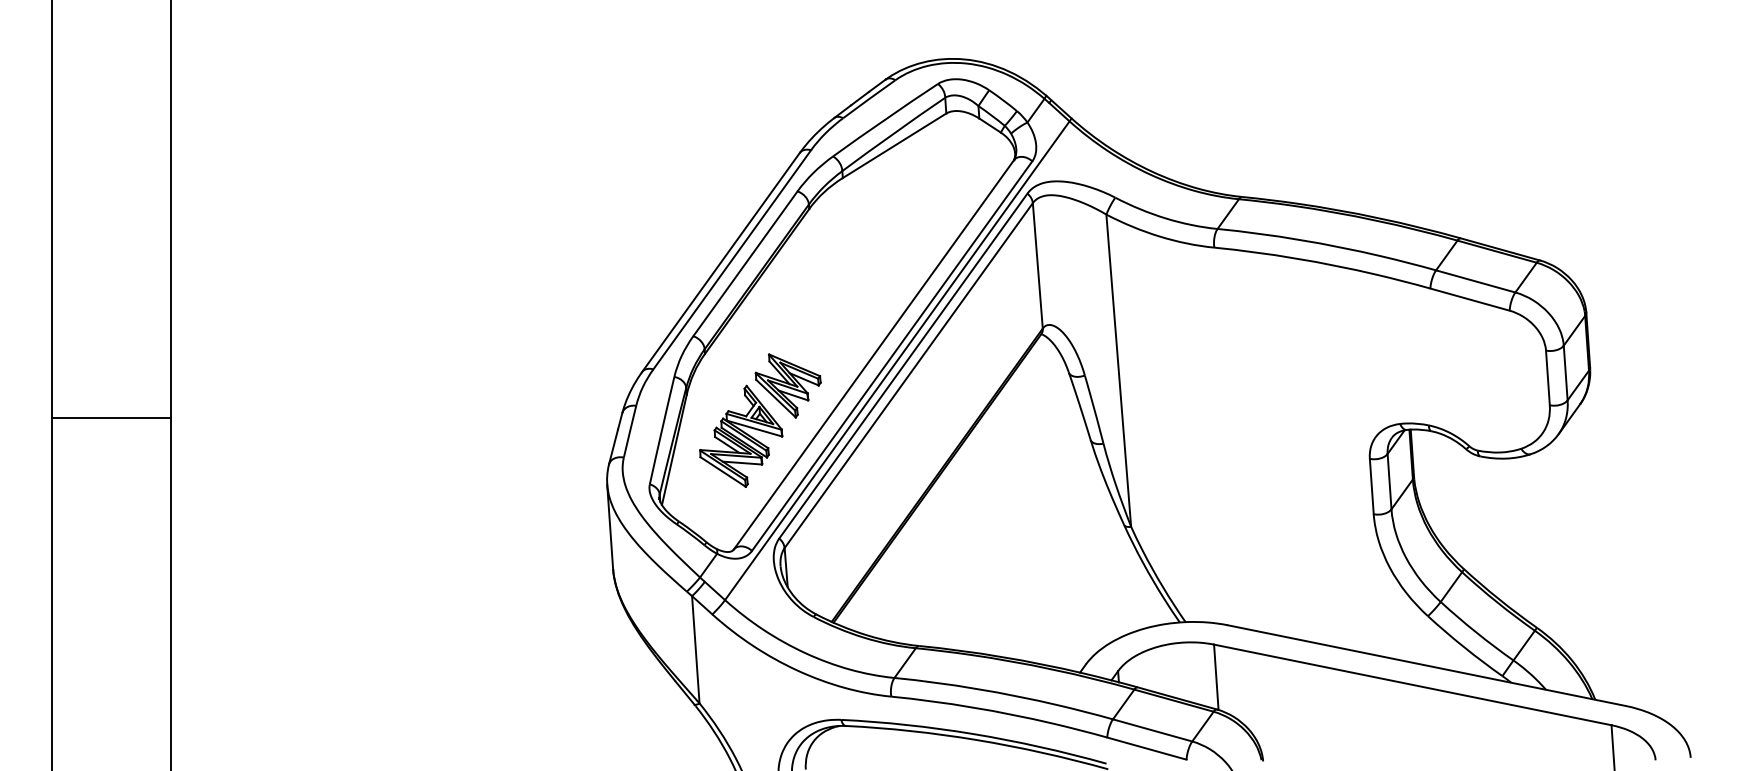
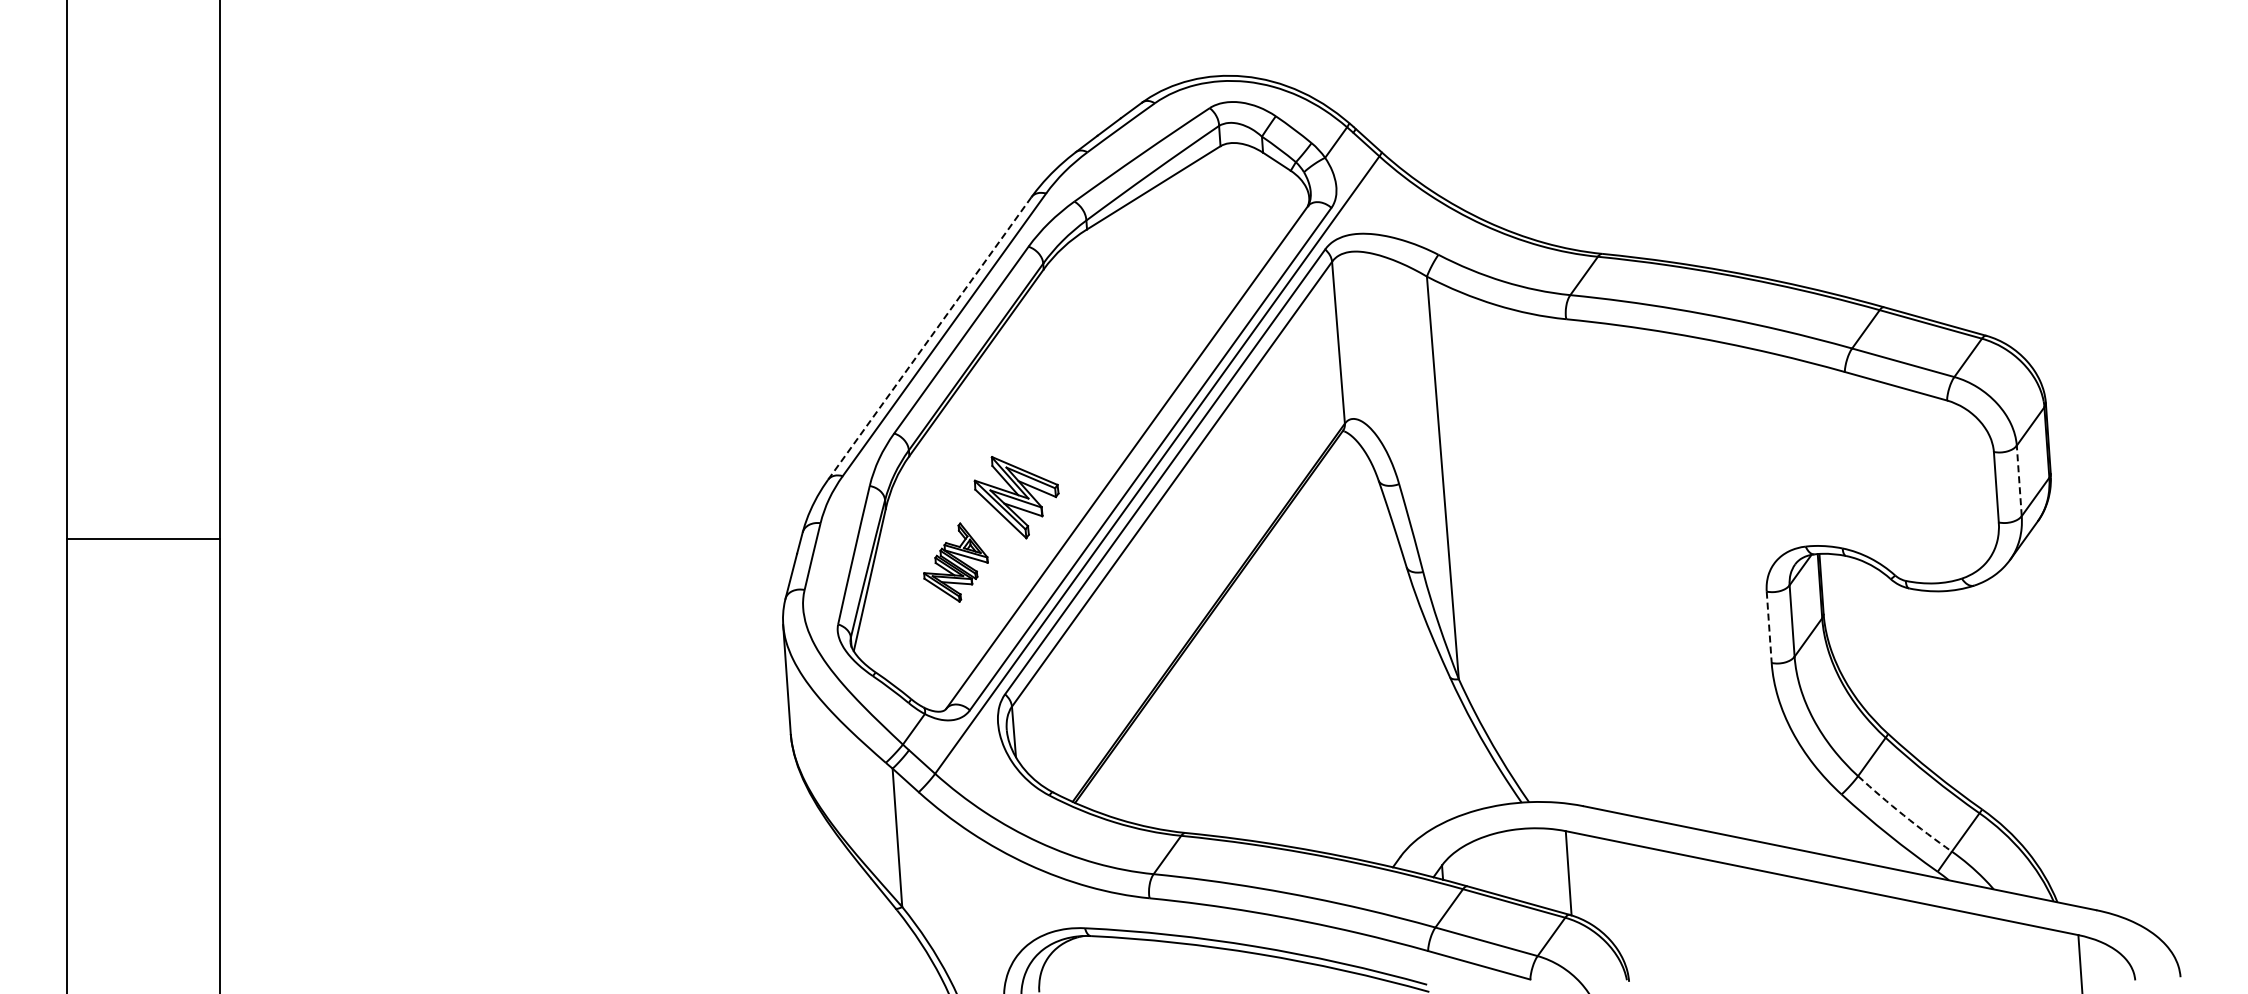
line: (720, 262) -> (929, 338), solid -> dashed
line: (1565, 372) -> (2019, 480), solid -> dashed
part: (740, 436) -> (955, 562), size x0.6
line: (1372, 486) -> (1769, 627), solid -> dashed
arc: (1475, 632) -> (1903, 815), solid -> dashed

